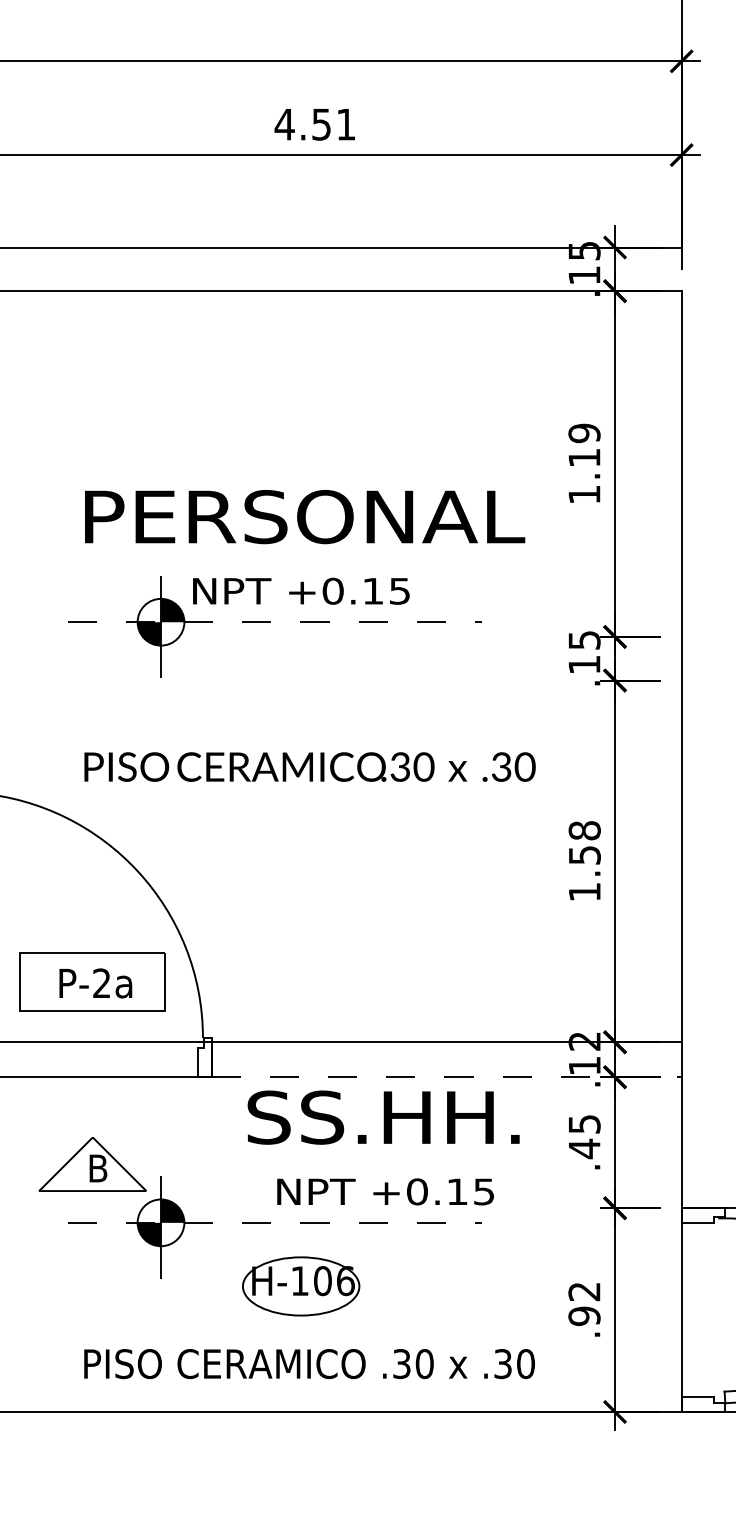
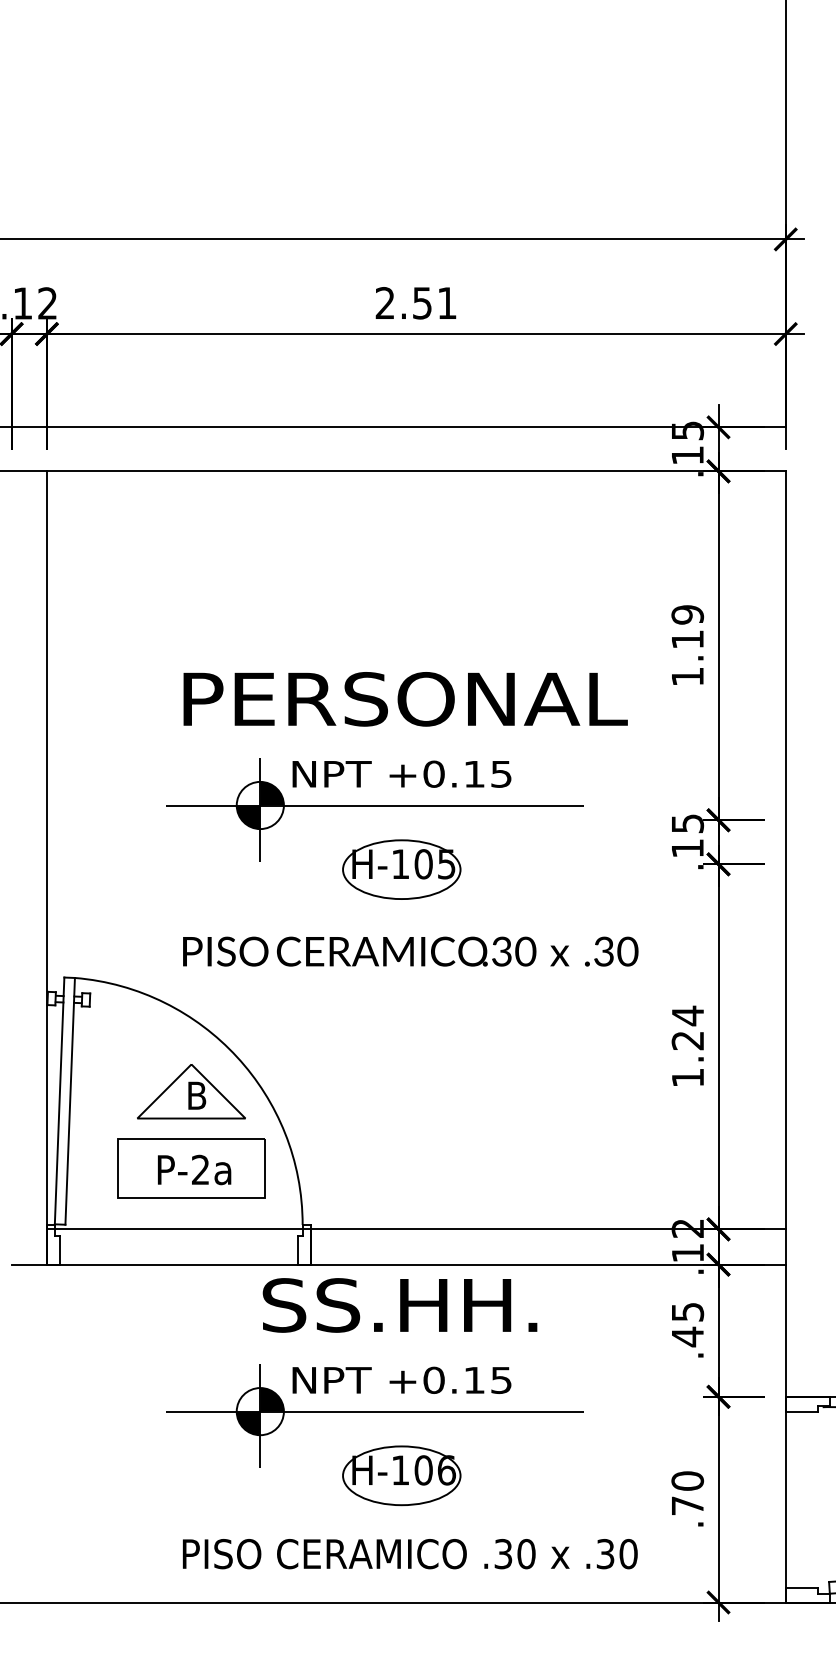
text: (284, 123) -> (384, 302), 4.51 -> 2.51
line: (275, 622) -> (375, 805), dashed -> solid
part: (300, 685) -> (401, 869), added
text: (584, 842) -> (687, 1027), 1.58 -> 1.24
line: (447, 1077) -> (549, 1264), dashed -> solid
text: (383, 1147) -> (399, 1335), moved
part: (92, 1164) -> (191, 1091), moved
line: (275, 1222) -> (375, 1411), dashed -> solid
text: (584, 1303) -> (687, 1493), .92 -> .70

